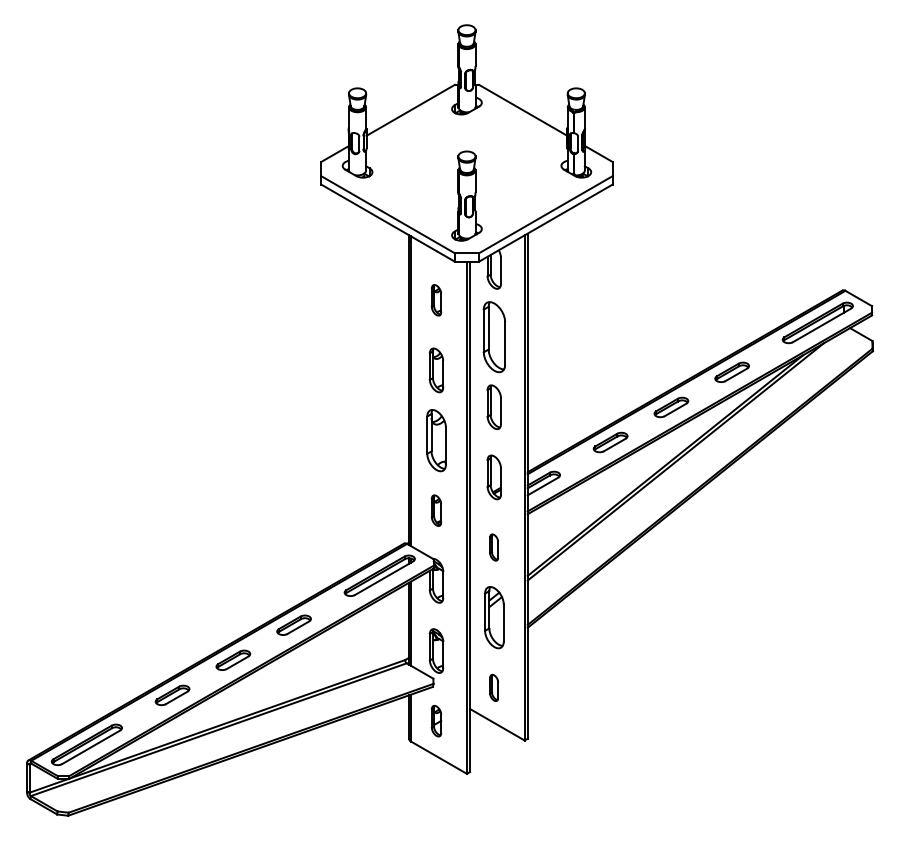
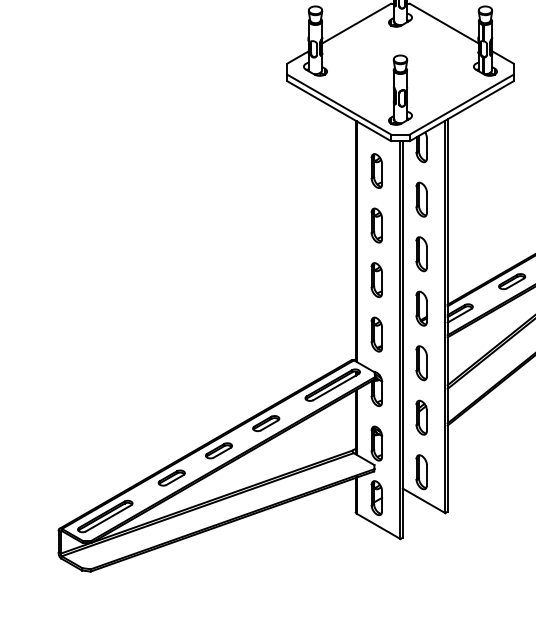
part: (436, 300) -> (376, 171), size x1.43
part: (493, 336) -> (421, 199), size x0.62
part: (436, 440) -> (376, 280), size x0.71
part: (436, 510) -> (376, 334), size x1.43
part: (493, 547) -> (421, 363), size x1.67
part: (493, 617) -> (421, 417), size x0.71
part: (493, 687) -> (421, 471), size x1.67
part: (436, 720) -> (376, 497), size x1.43

